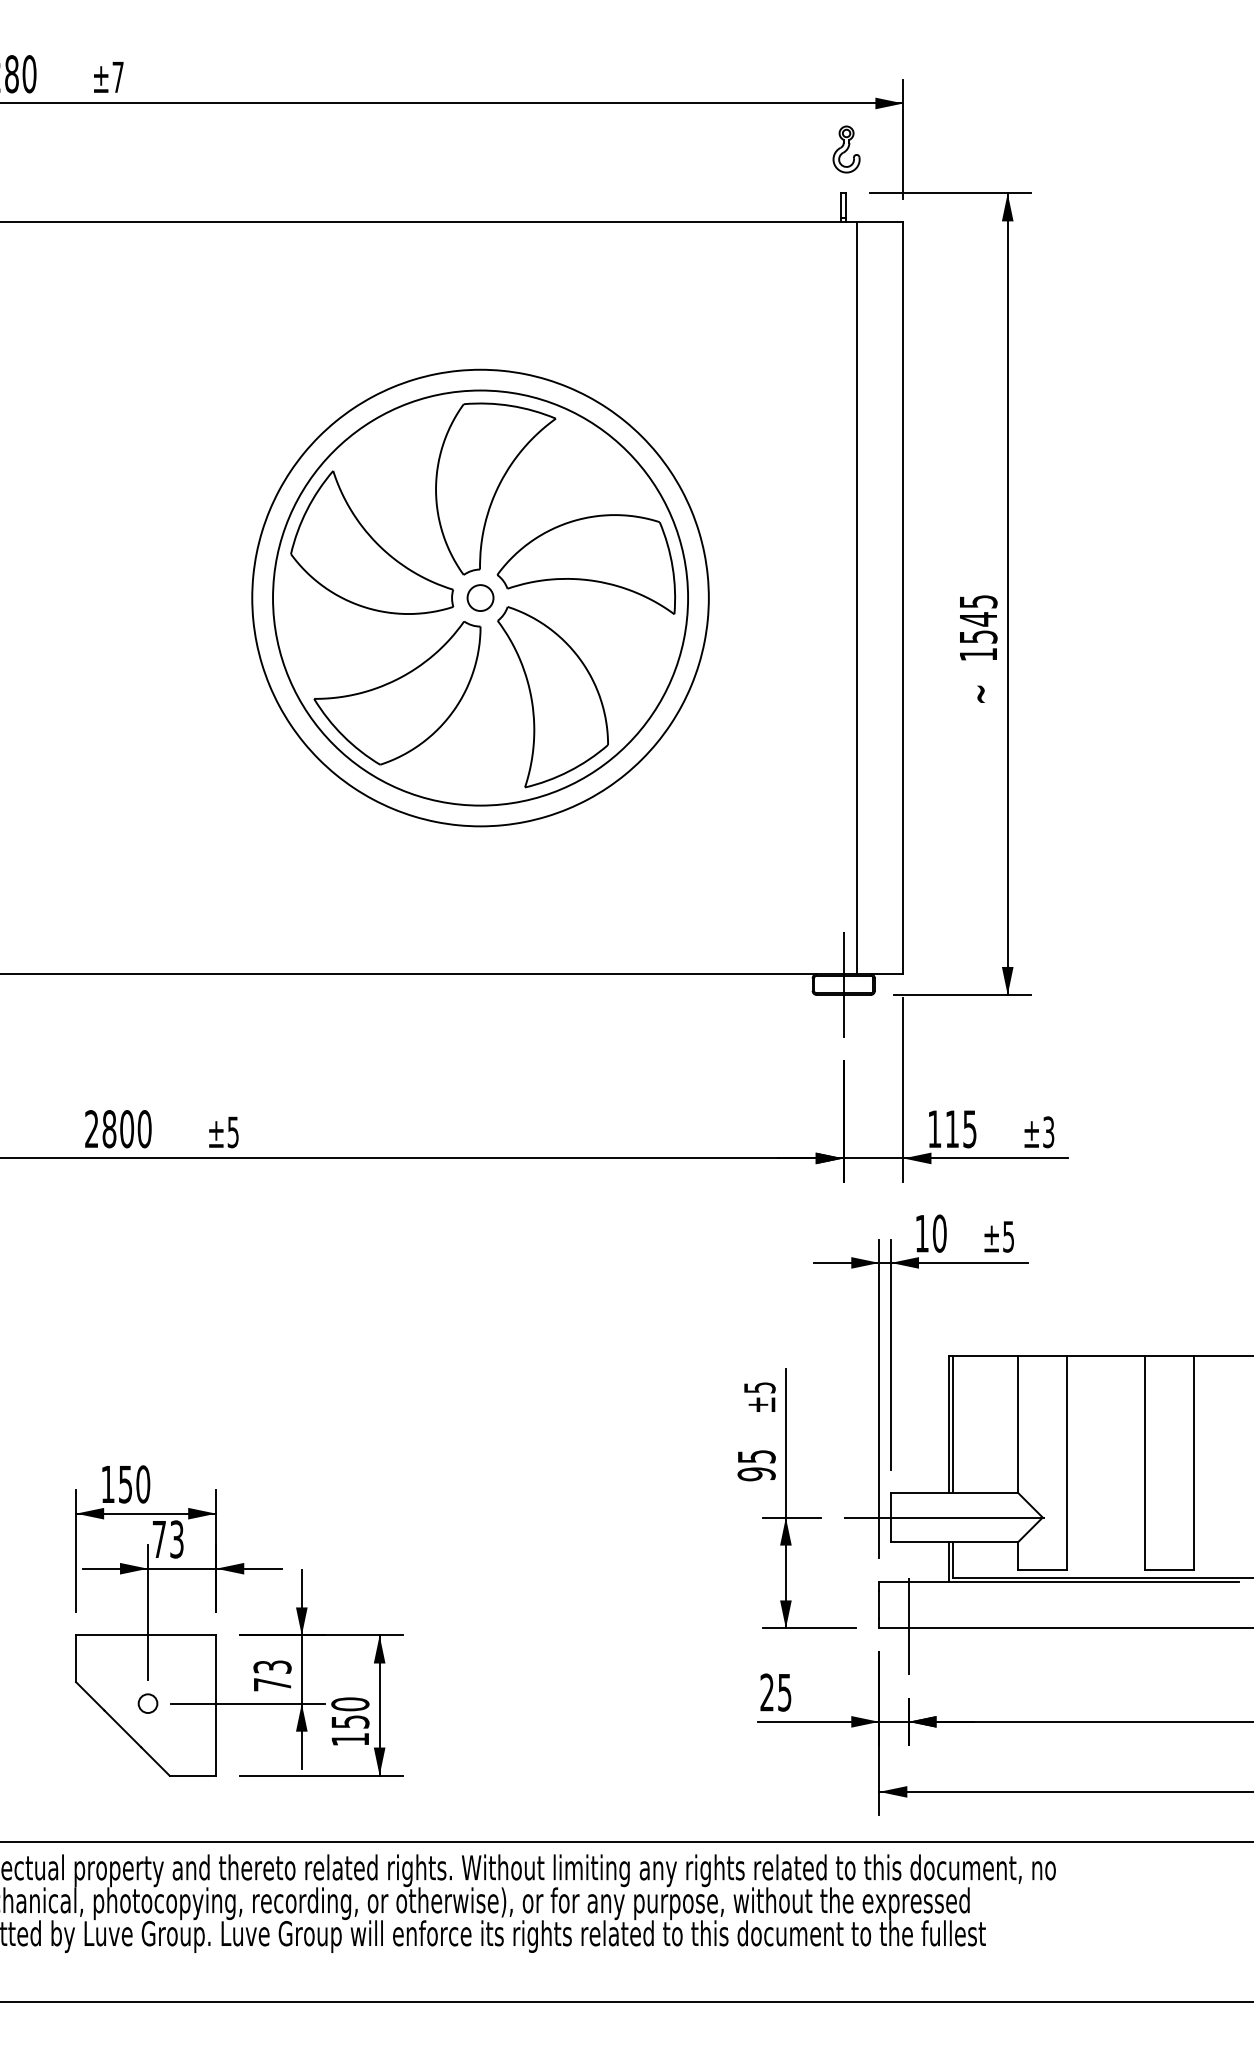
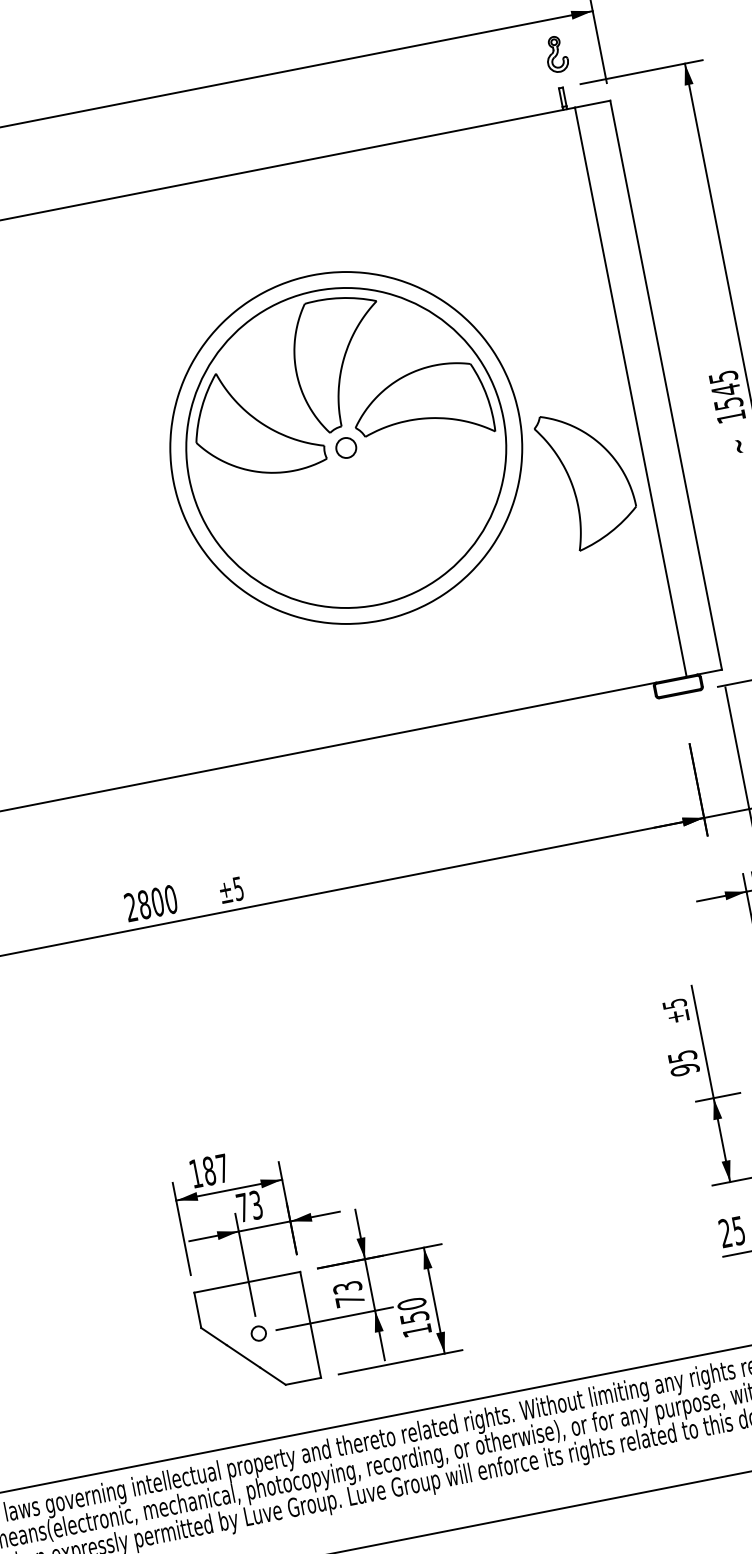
part: (397, 693) -> (297, 532), removed
part: (552, 697) -> (587, 478), moved
line: (843, 984) -> (678, 686), removed
text: (134, 1484) -> (216, 1169), 150 -> 187

